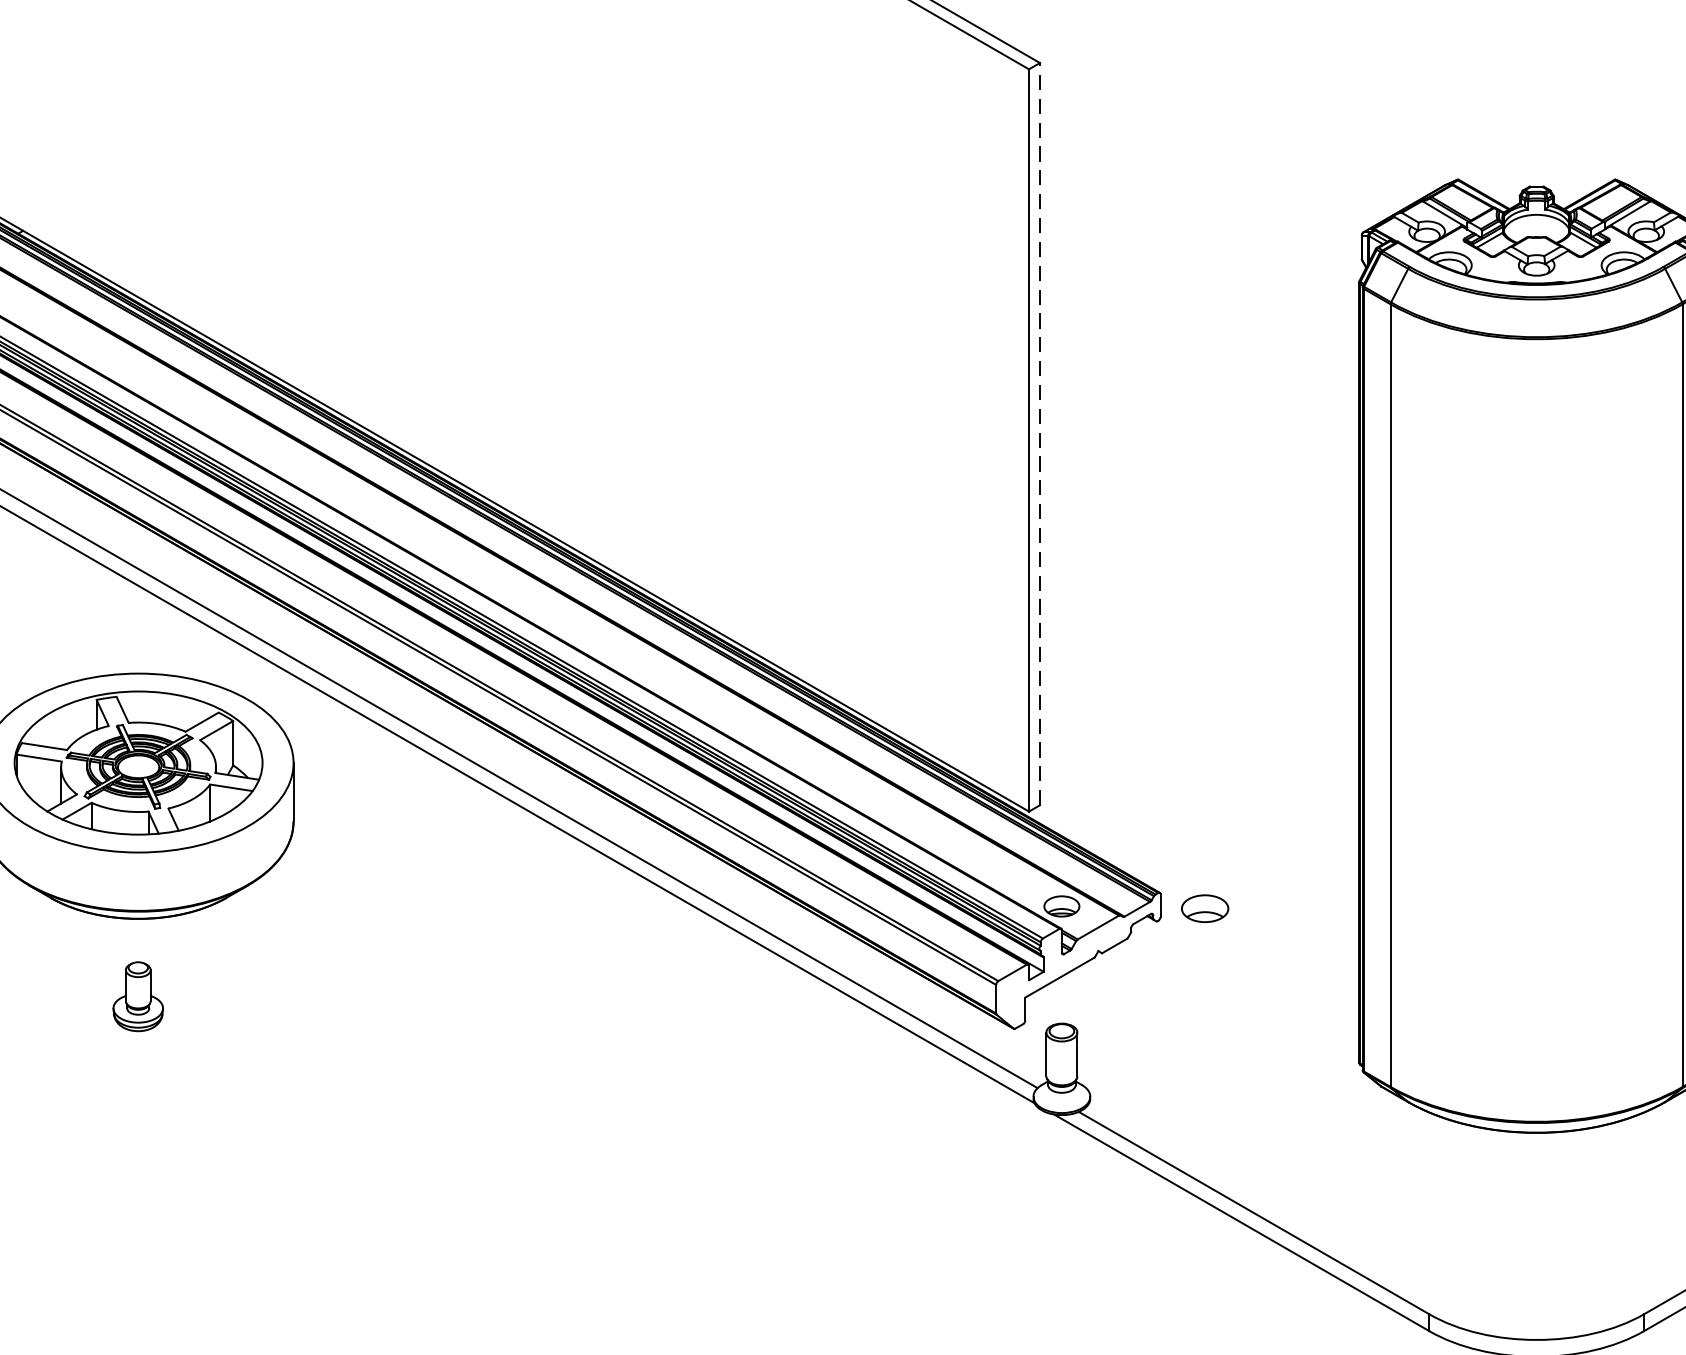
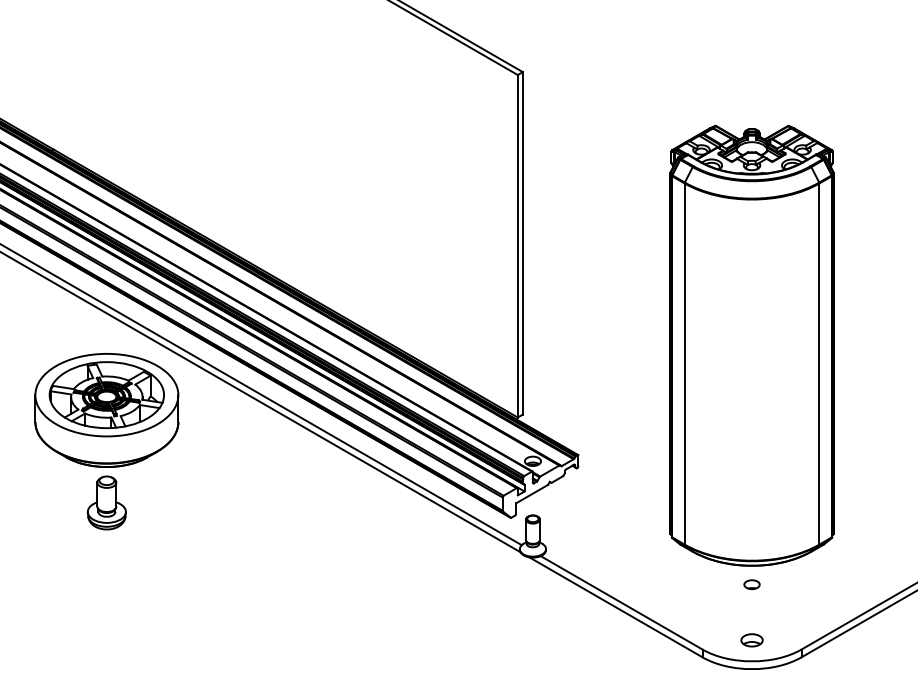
line: (1039, 432) -> (522, 242), dashed -> solid
part: (1203, 909) -> (751, 640), moved
part: (137, 995) -> (106, 502), size x1.67
part: (1535, 1173) -> (751, 584), added

